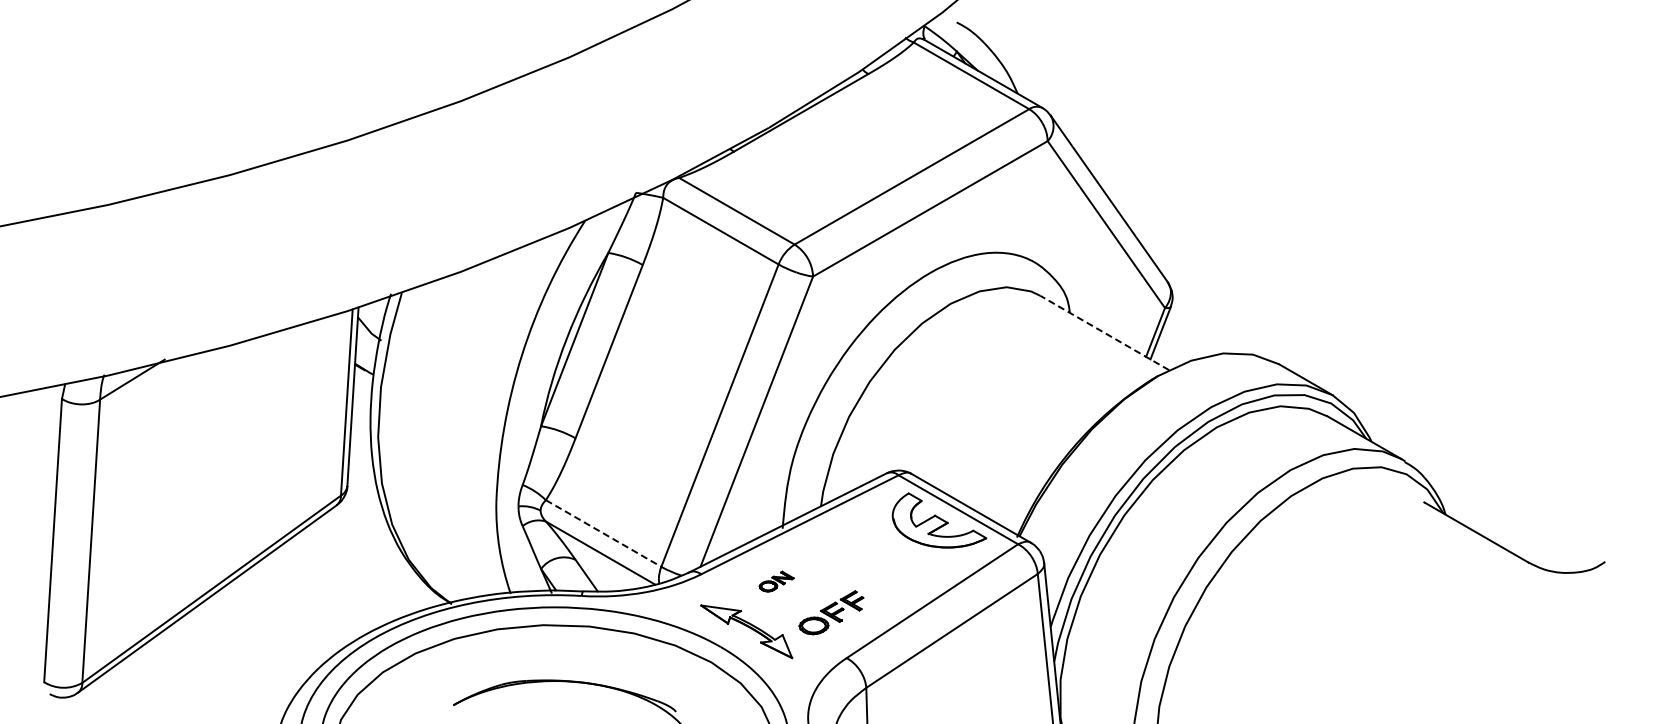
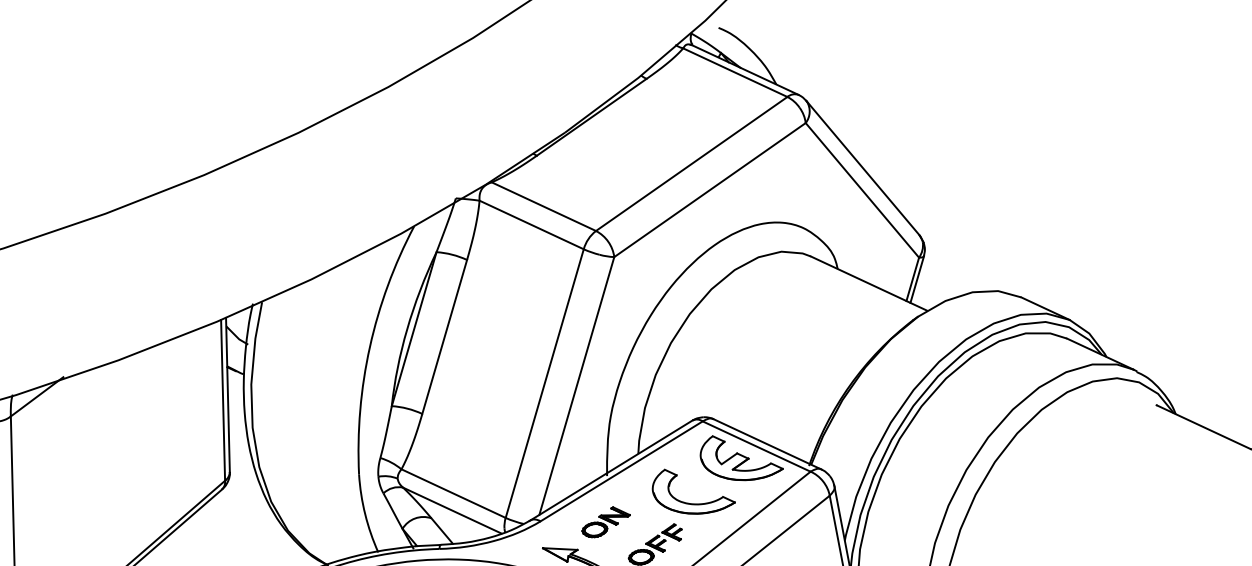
line: (1104, 332) -> (868, 283), dashed -> solid
line: (603, 533) -> (453, 493), dashed -> solid
part: (877, 568) -> (691, 503), added
part: (776, 581) -> (605, 521), size x1.67

